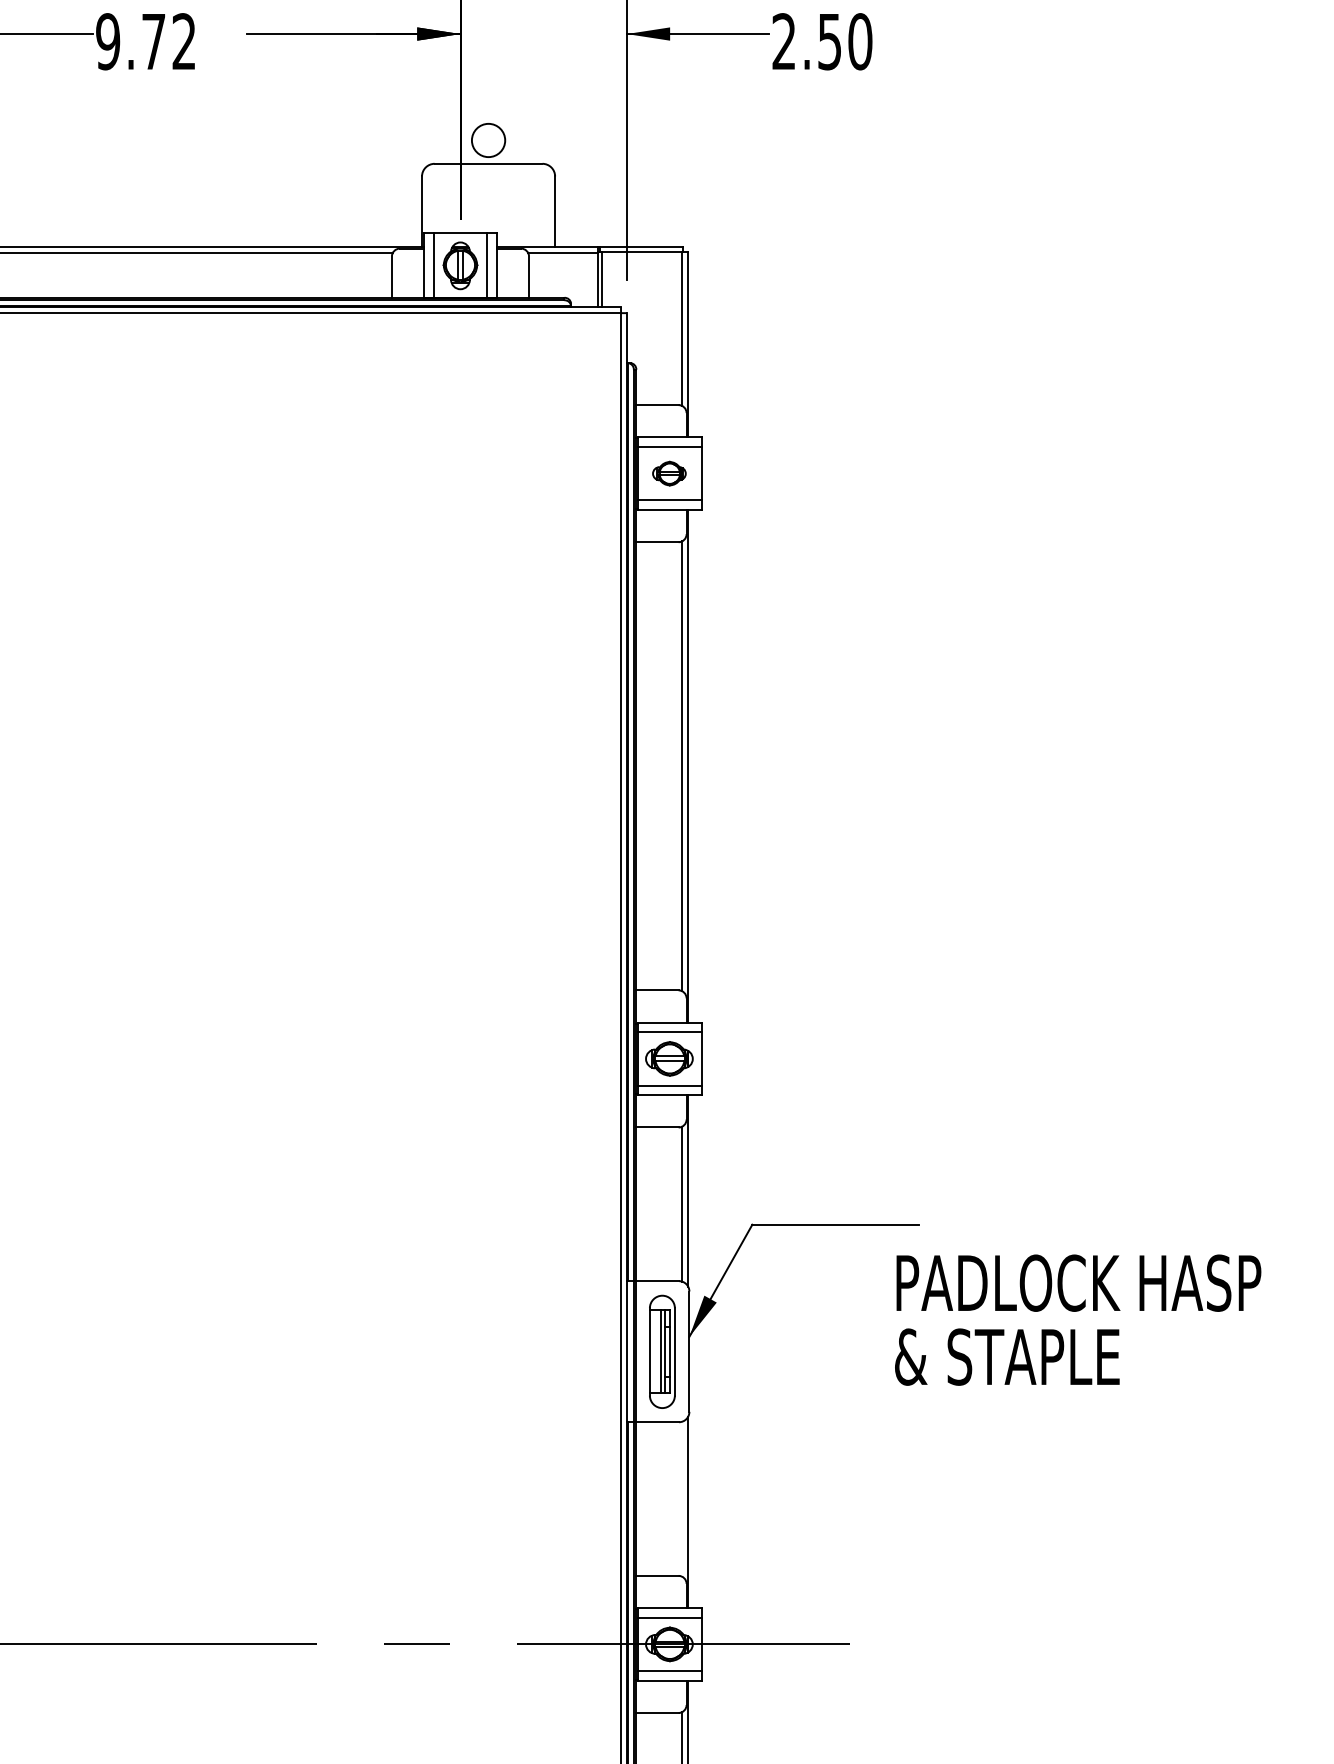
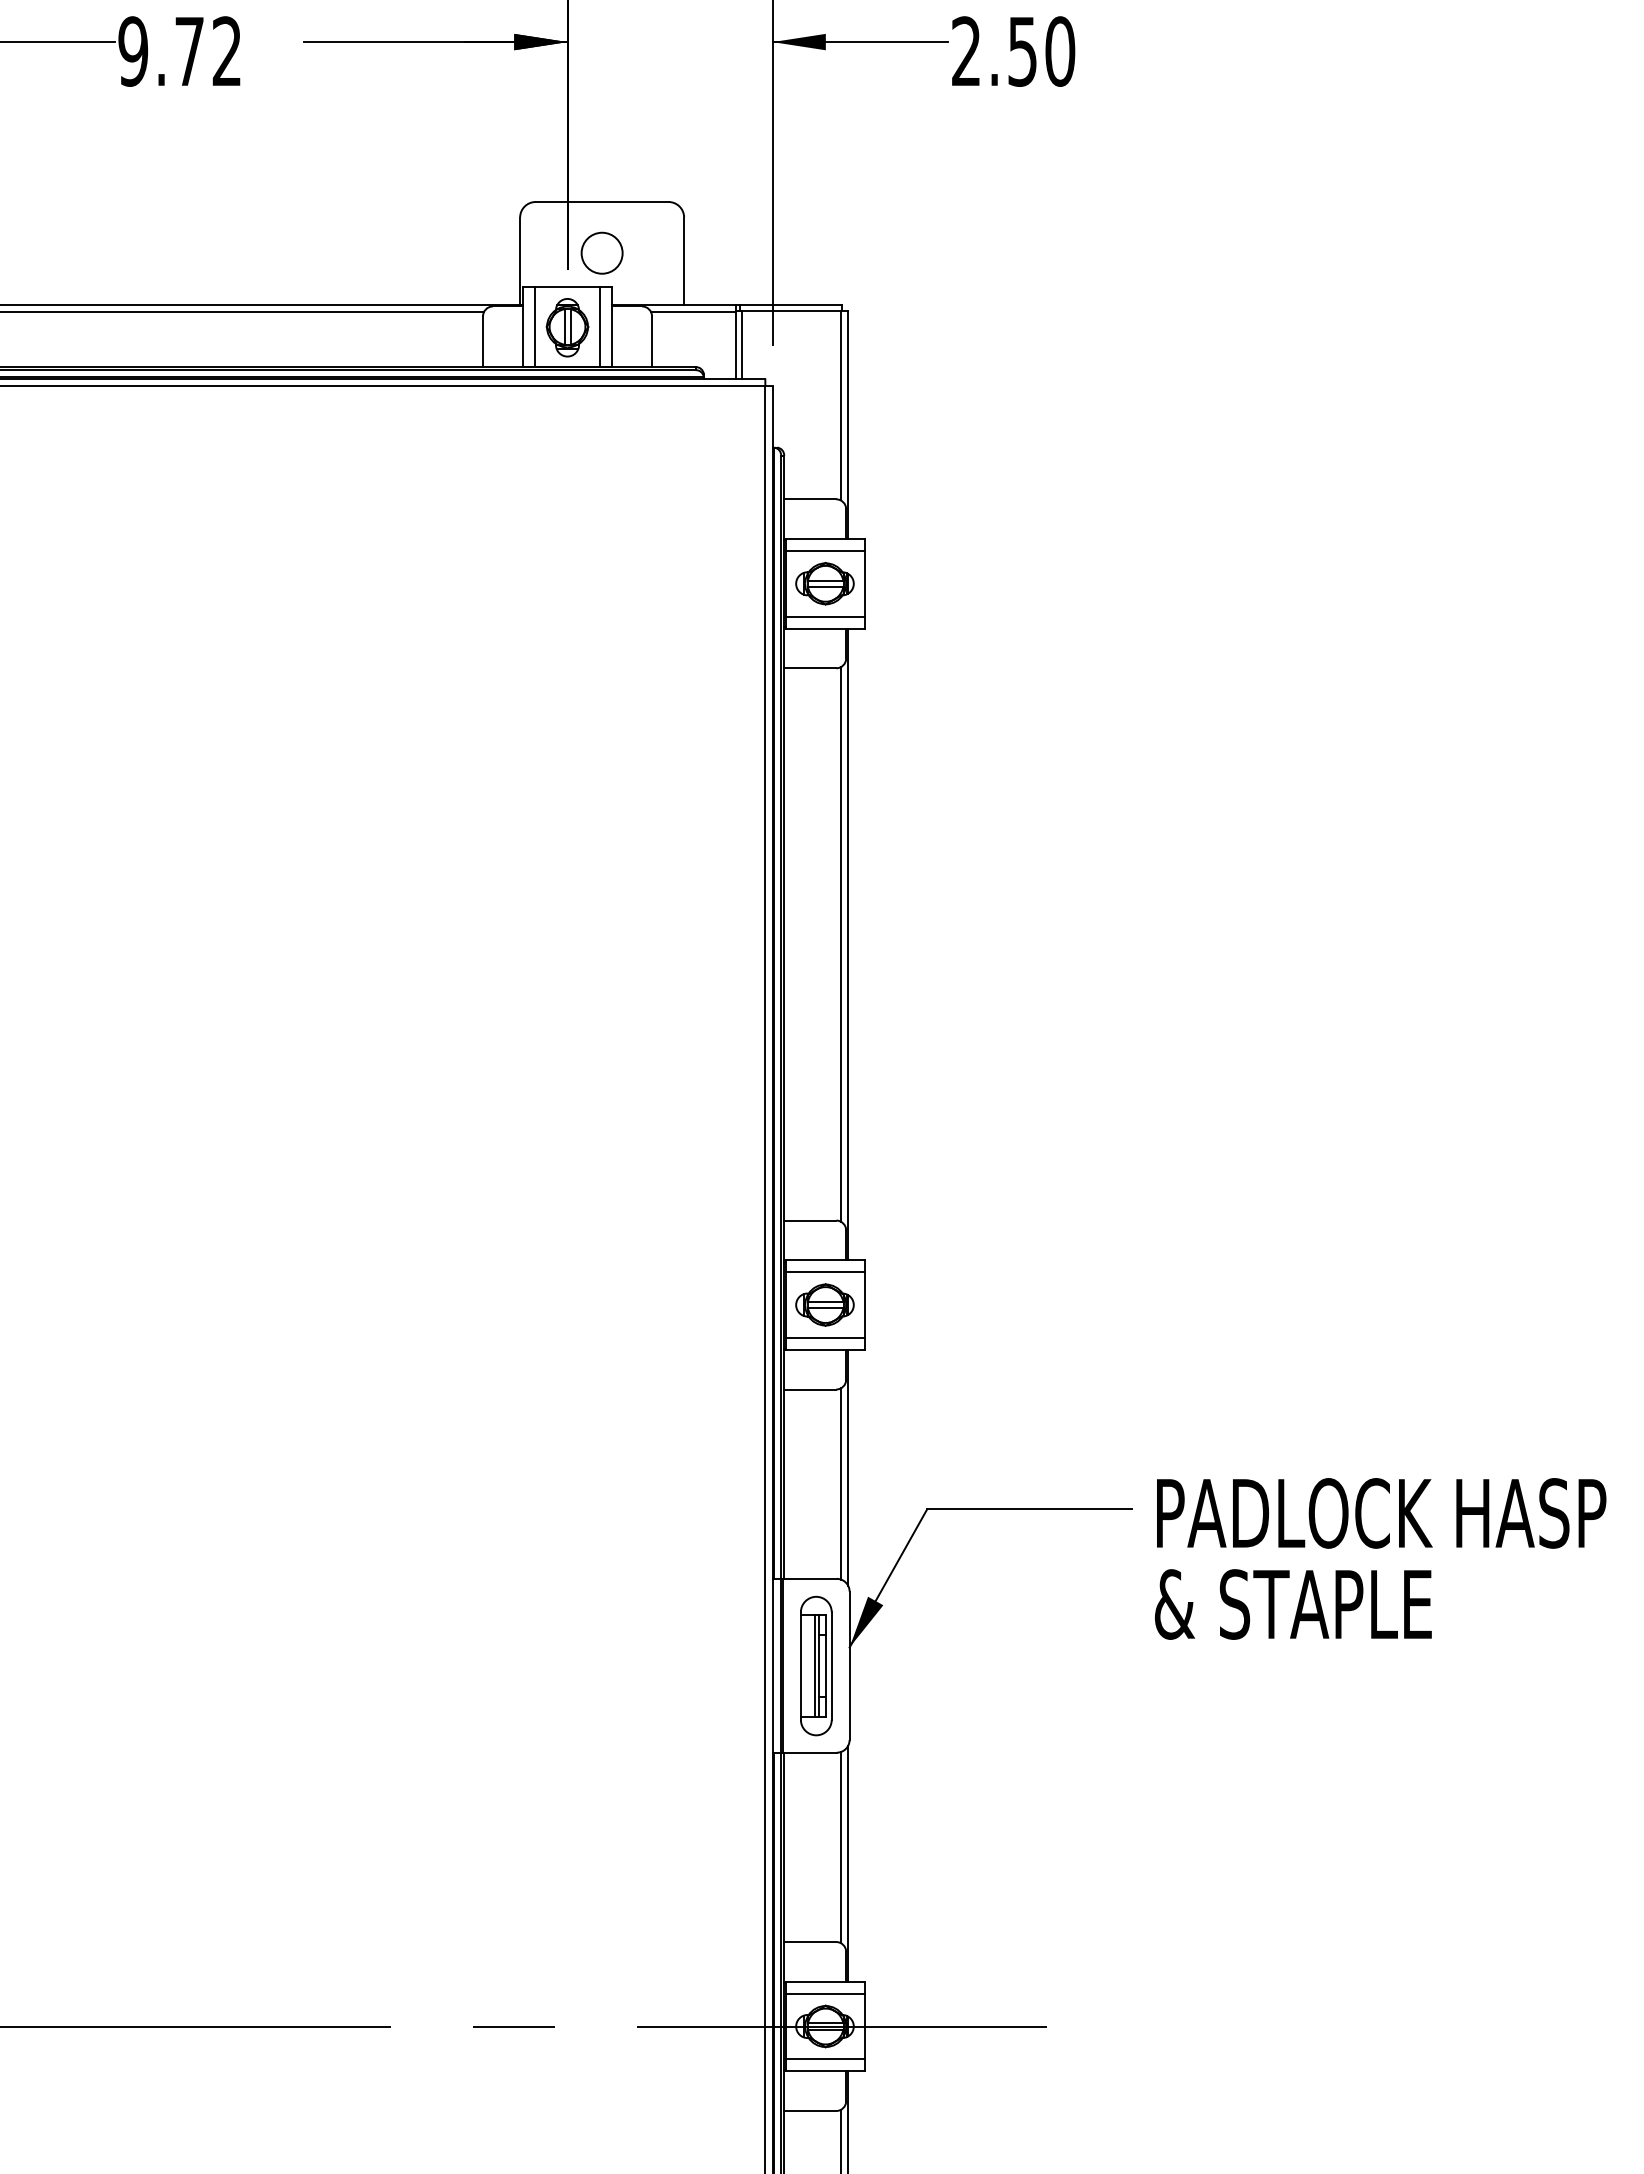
circle: (488, 139) -> (601, 252), moved
part: (669, 473) -> (824, 583), size x1.43
text: (1078, 1319) -> (1380, 1558), moved
line: (682, 1499) -> (841, 1847), added

